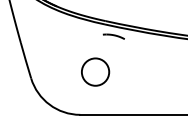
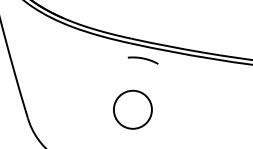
circle: (95, 71) -> (132, 108), moved

